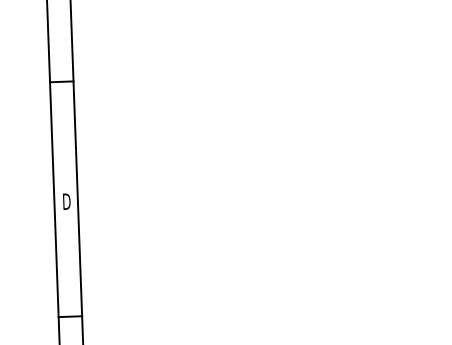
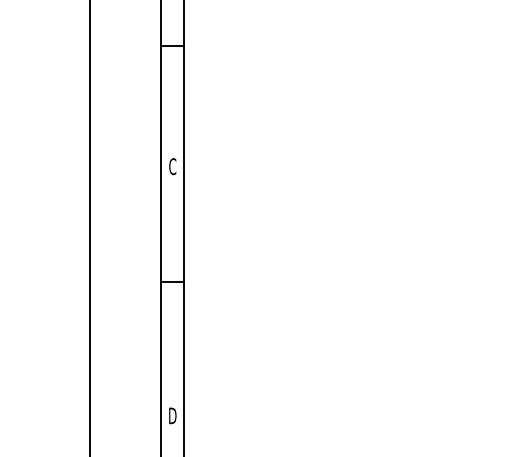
text: (67, 201) -> (173, 166), D -> C

